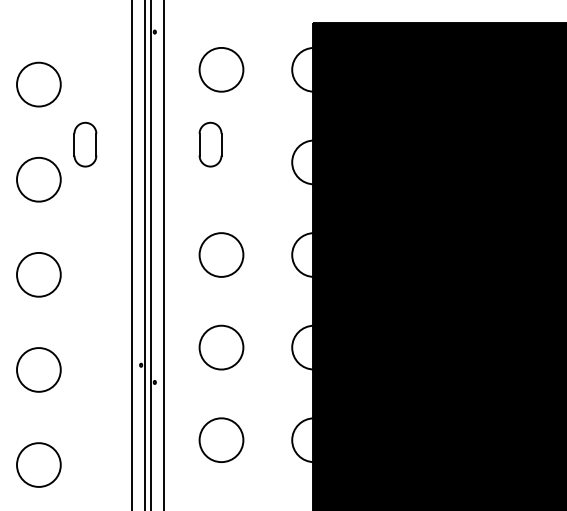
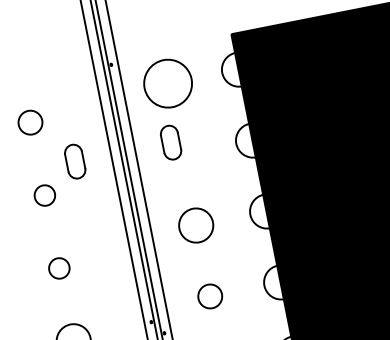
circle: (221, 69) -> (168, 83), size x1.4
circle: (38, 84) -> (30, 122), size x0.7
circle: (38, 179) -> (44, 195), size x0.6
circle: (38, 274) -> (58, 268), size x0.6
circle: (221, 347) -> (210, 296), size x0.7

